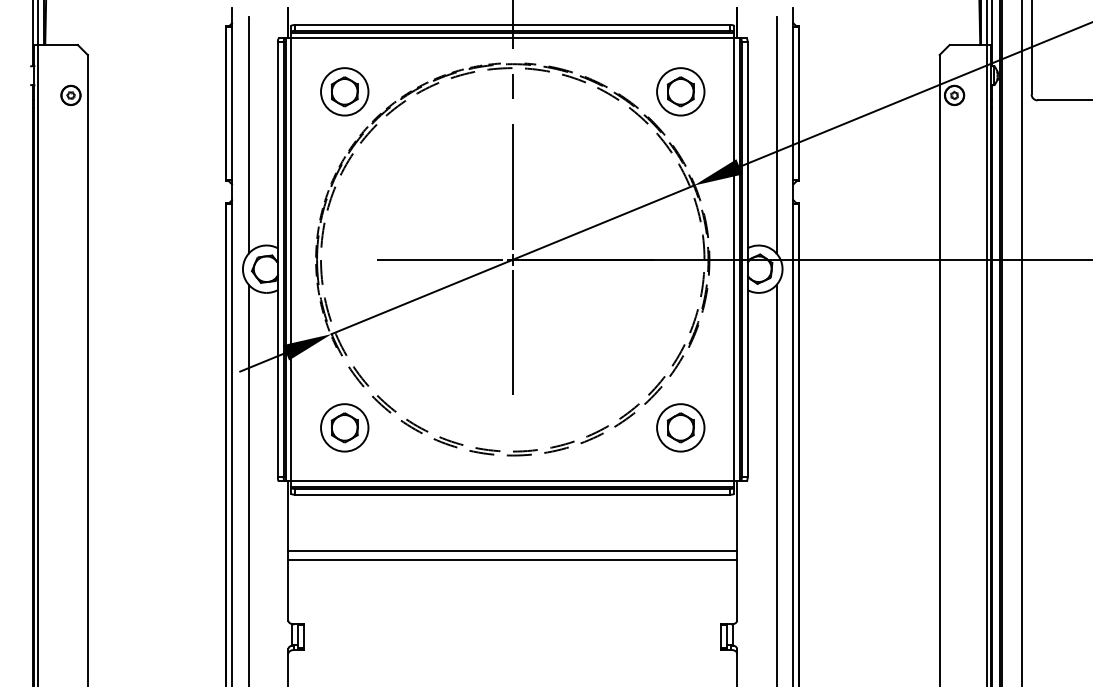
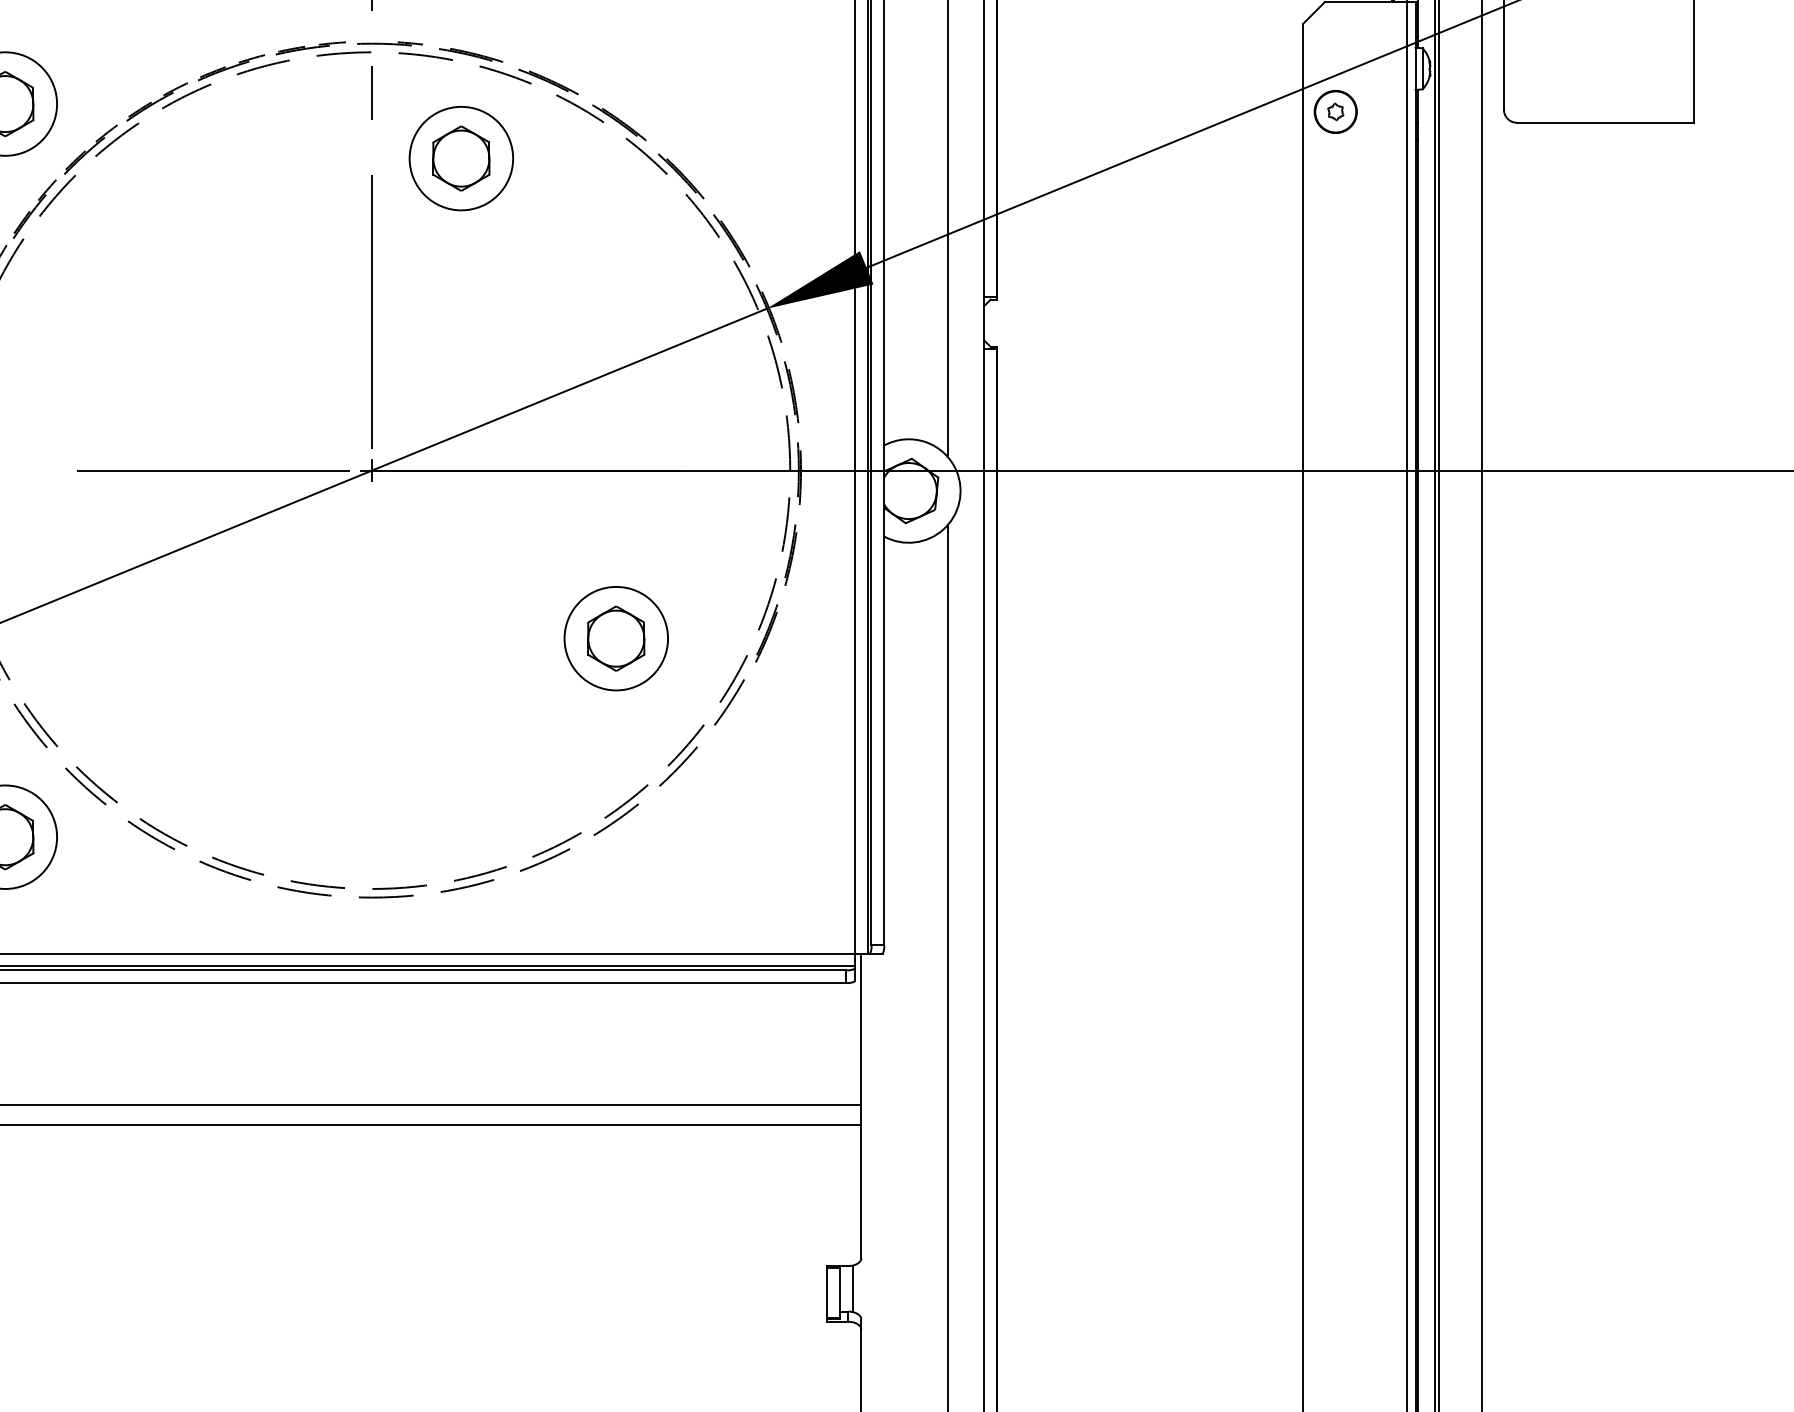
part: (680, 91) -> (460, 157), moved
line: (512, 335) -> (371, 635), removed
part: (680, 427) -> (615, 637), moved

